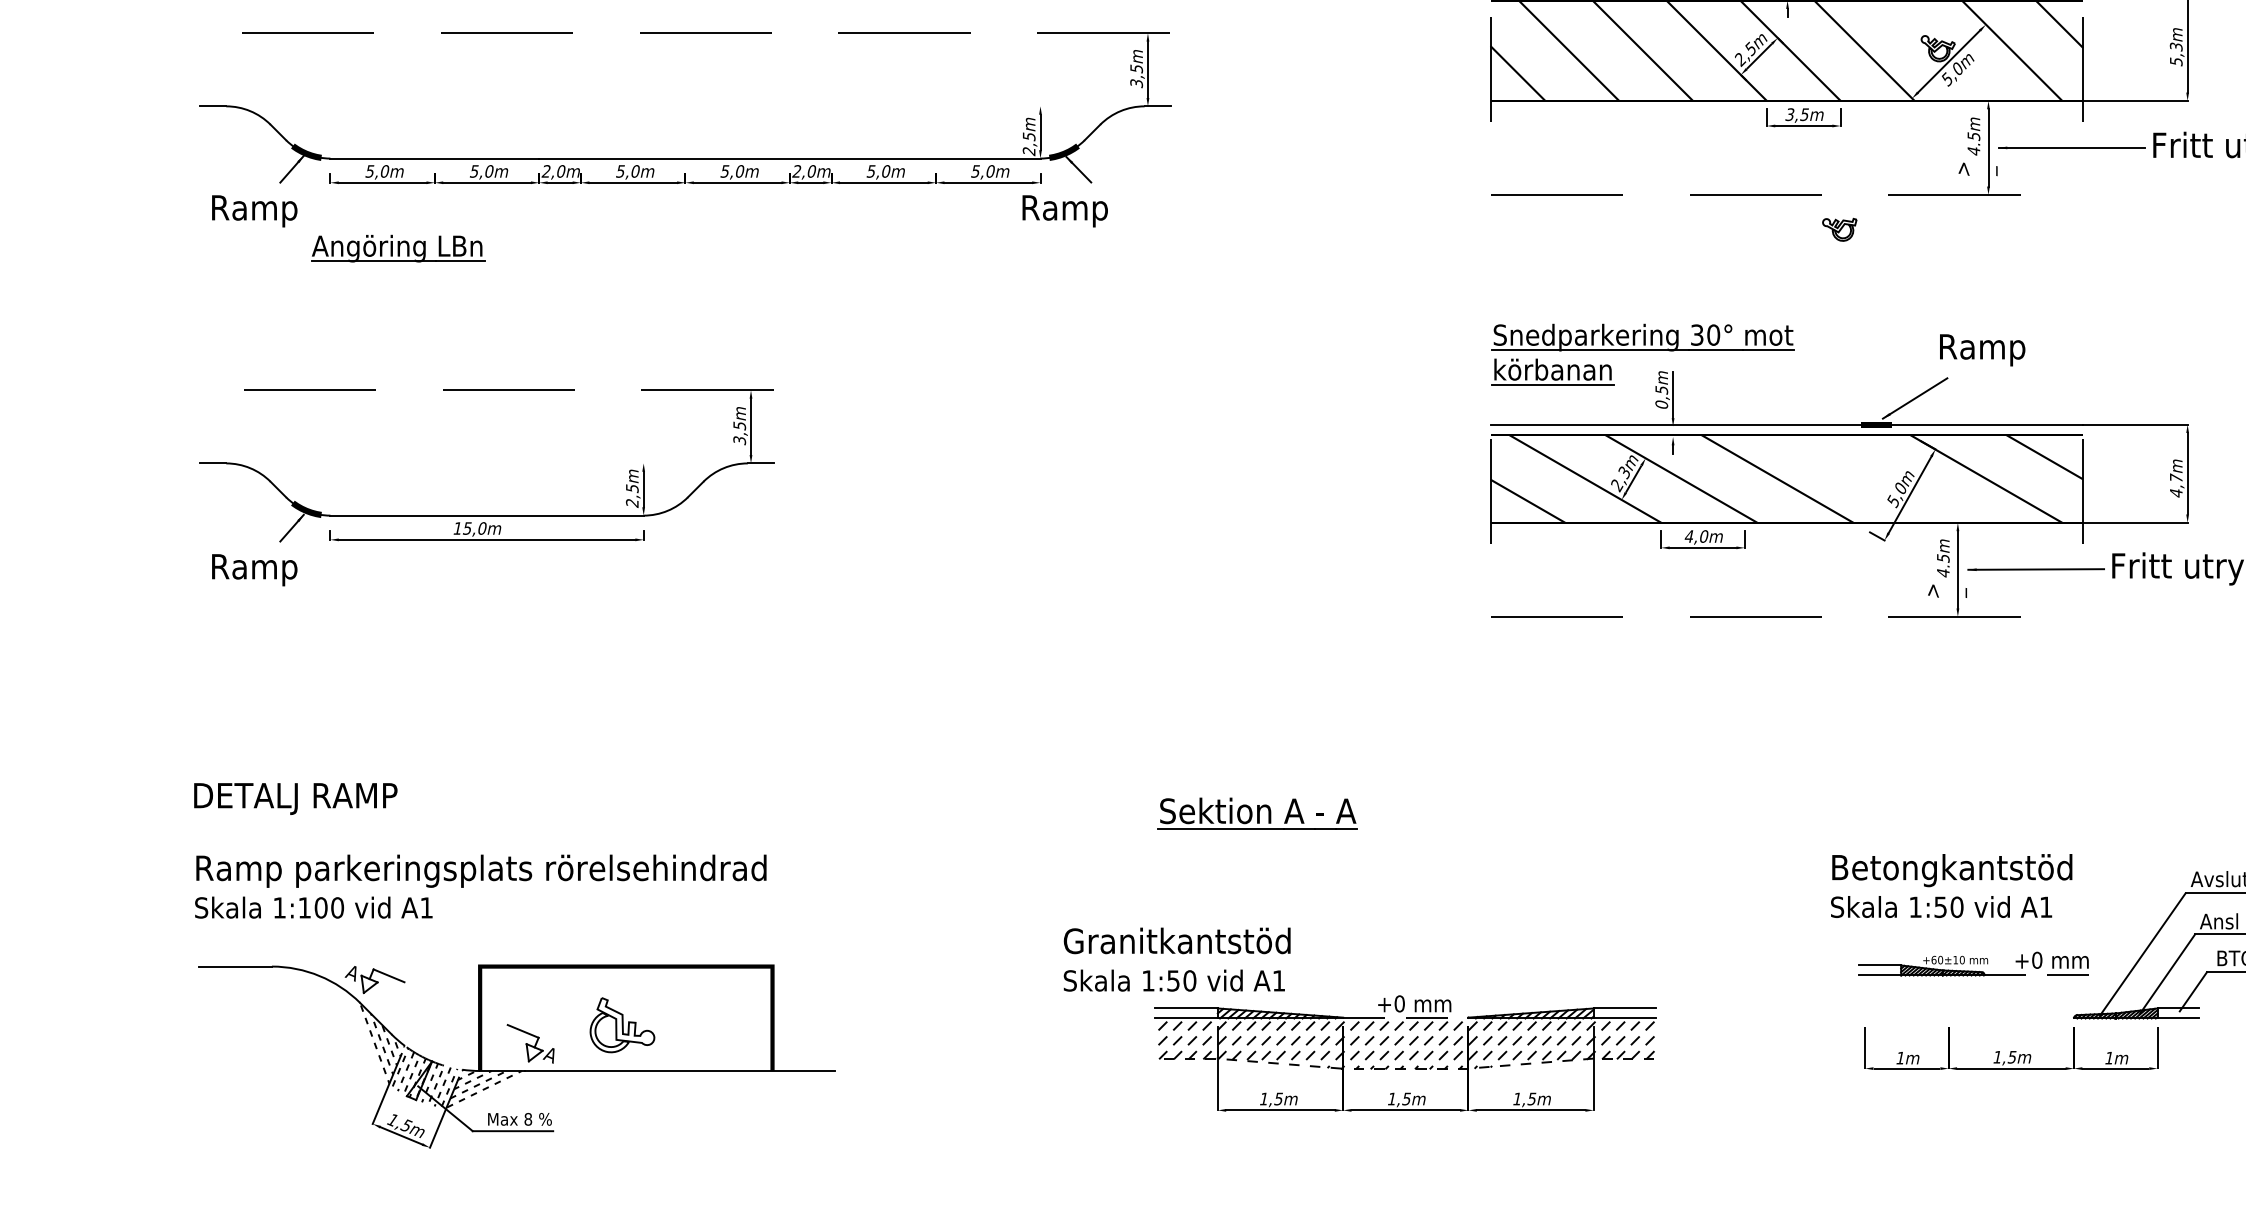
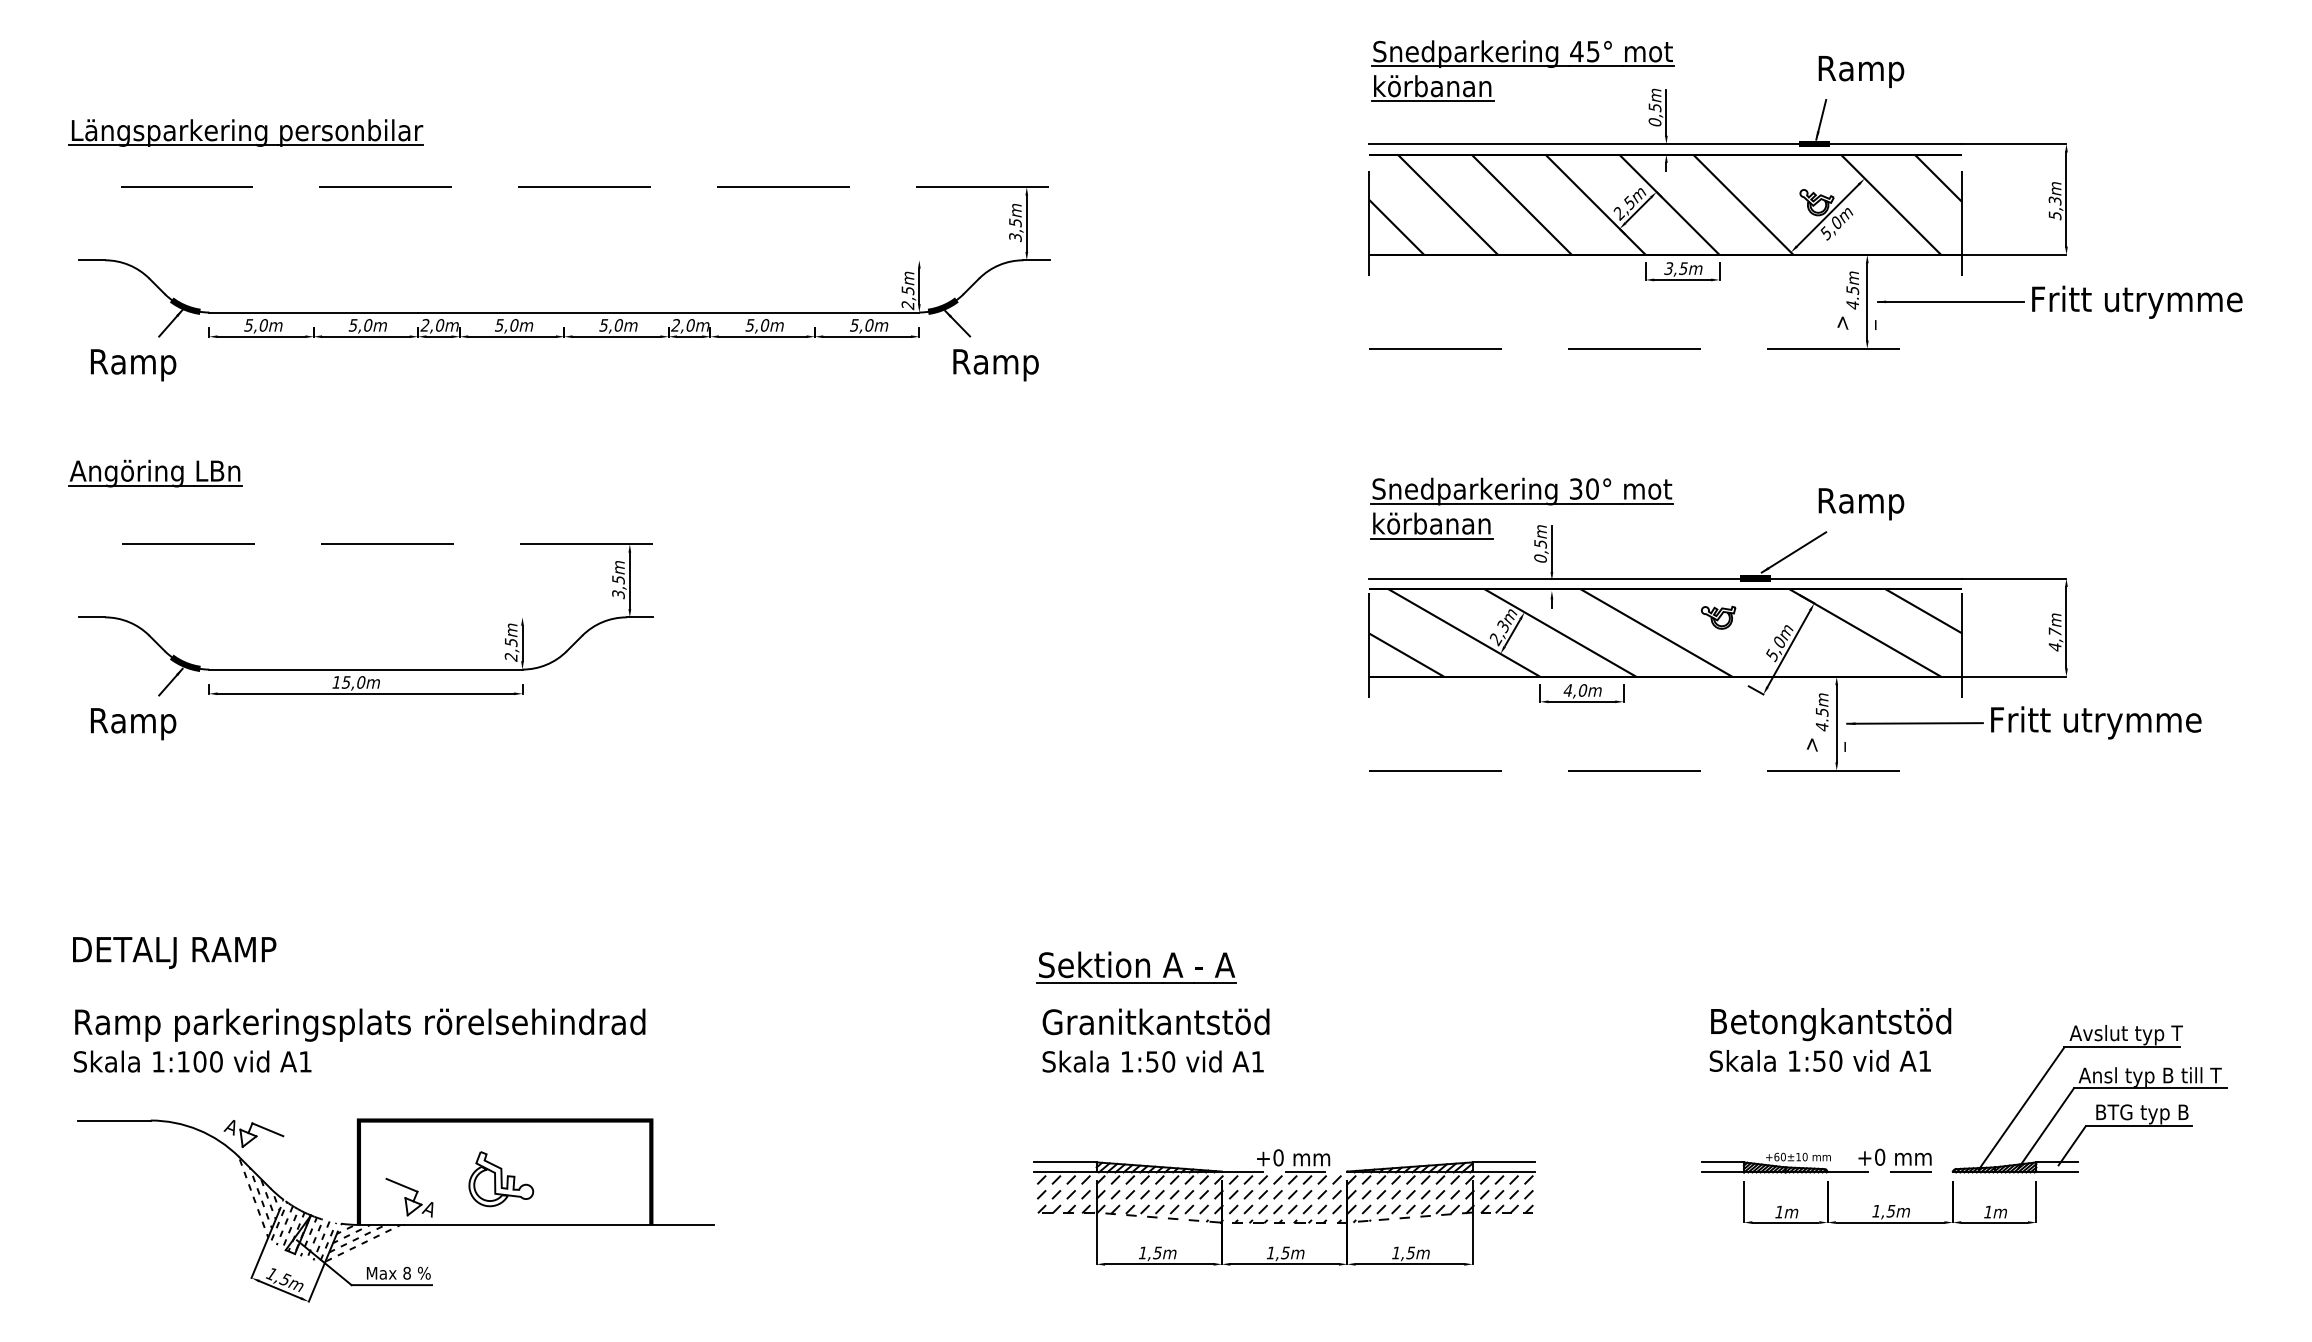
text: (1064, 211) -> (995, 365), moved
part: (1839, 229) -> (1718, 617), moved
part: (397, 248) -> (155, 473), moved
text: (1176, 959) -> (1155, 1040), moved
part: (1973, 963) -> (1816, 1160), moved

